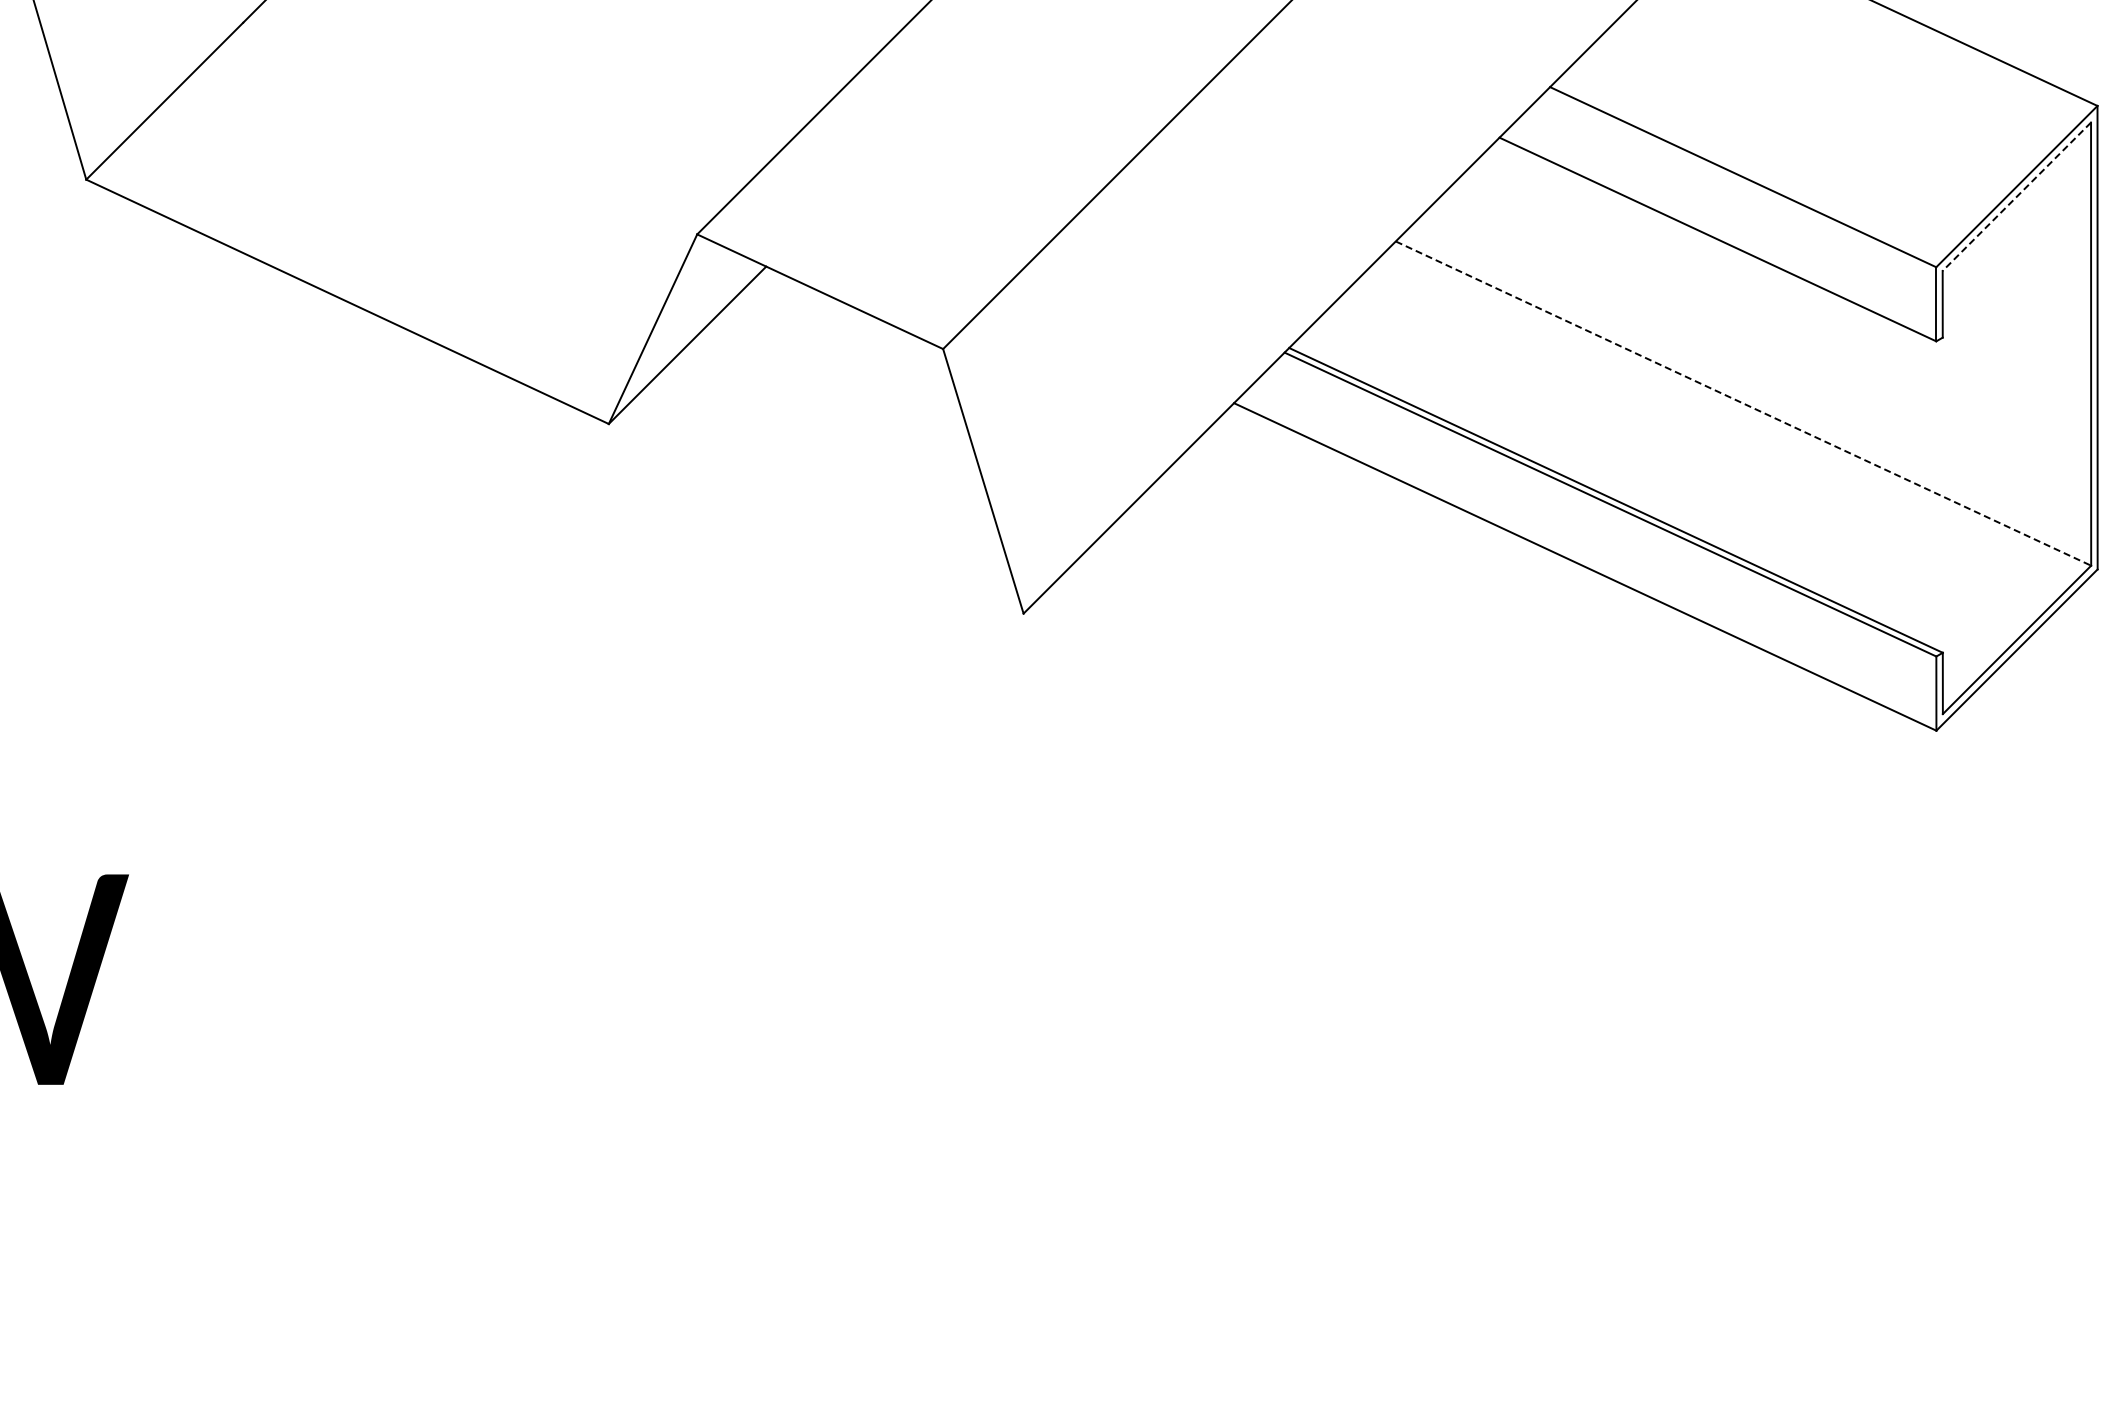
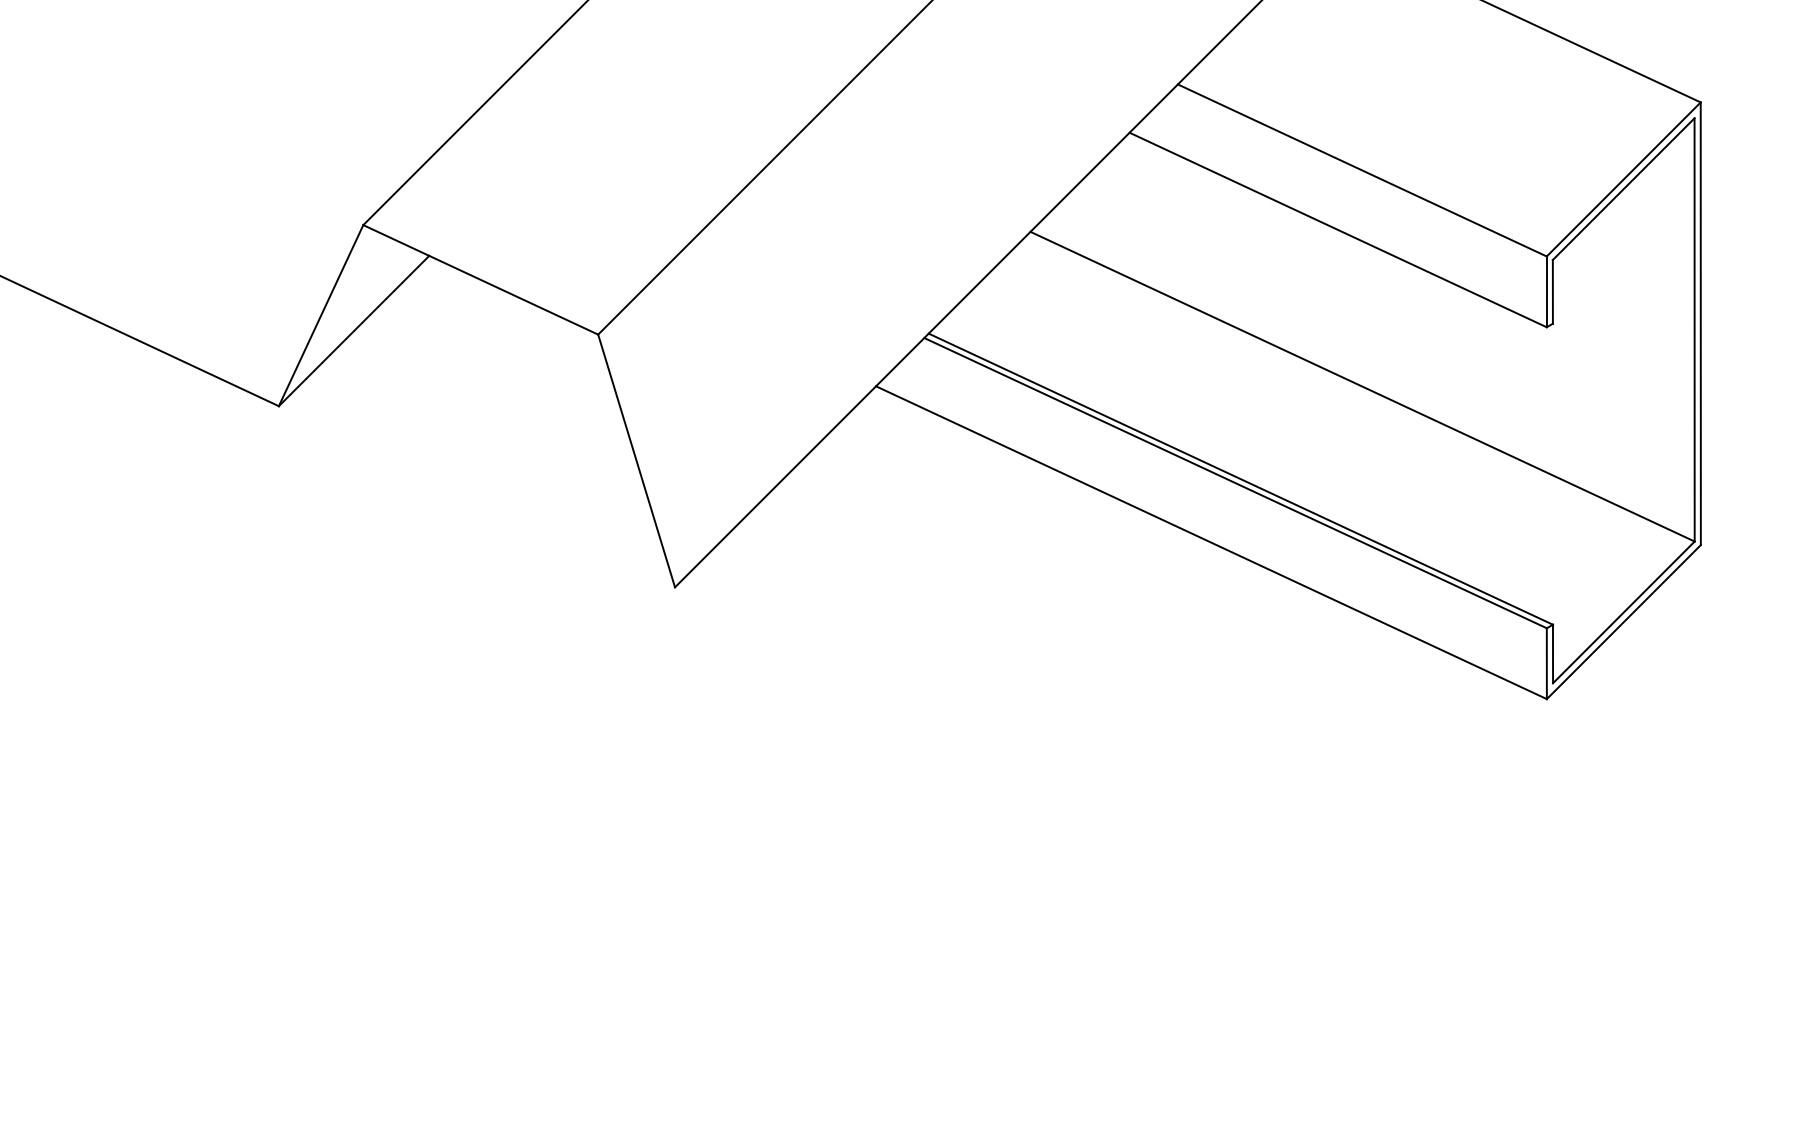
line: (2016, 196) -> (1623, 188), dashed -> solid
line: (1743, 403) -> (1362, 386), dashed -> solid

